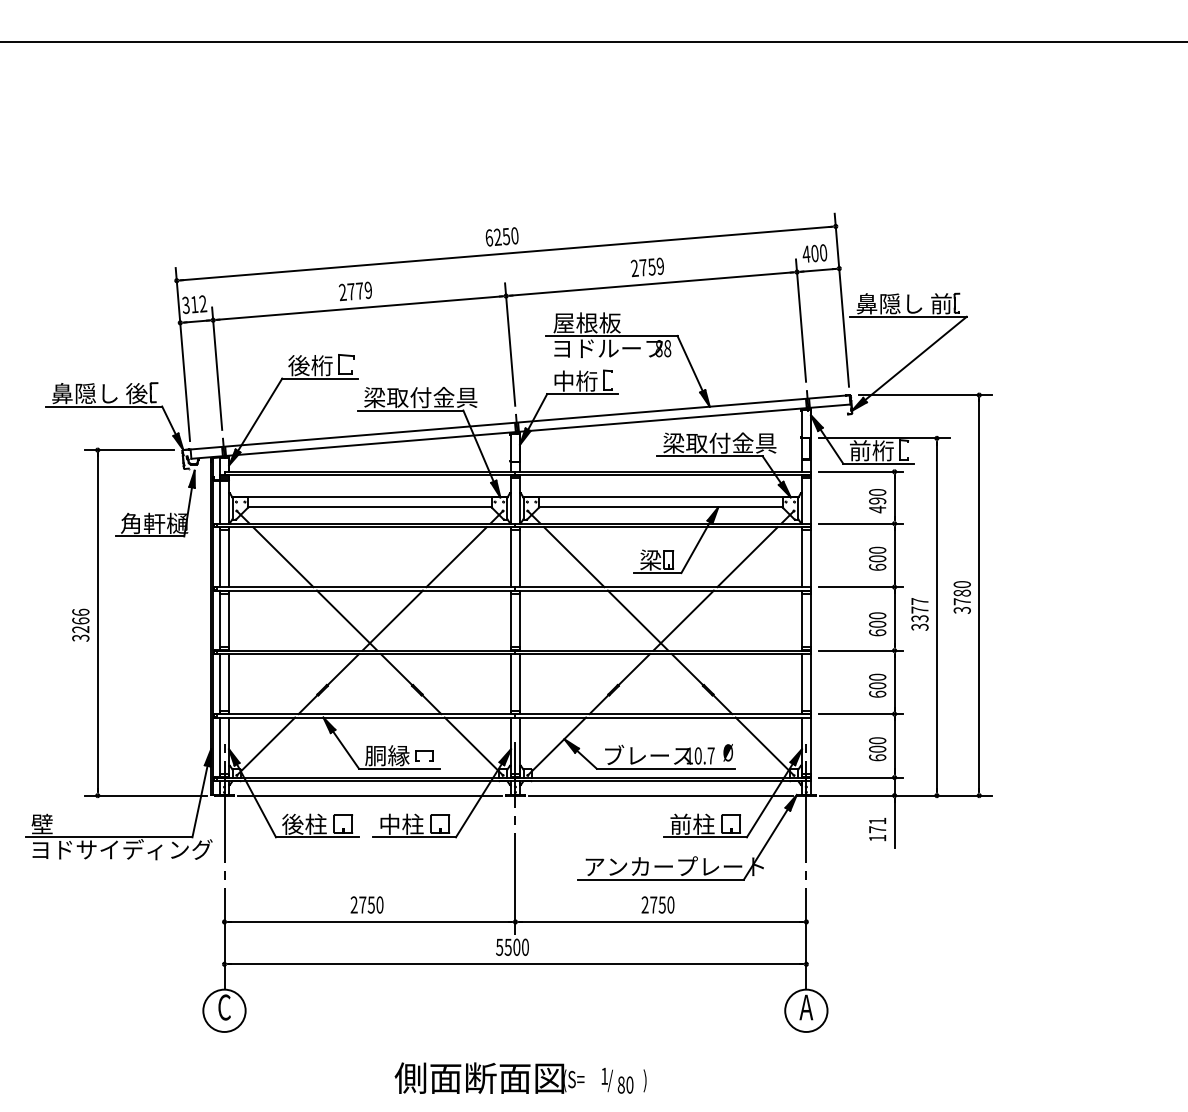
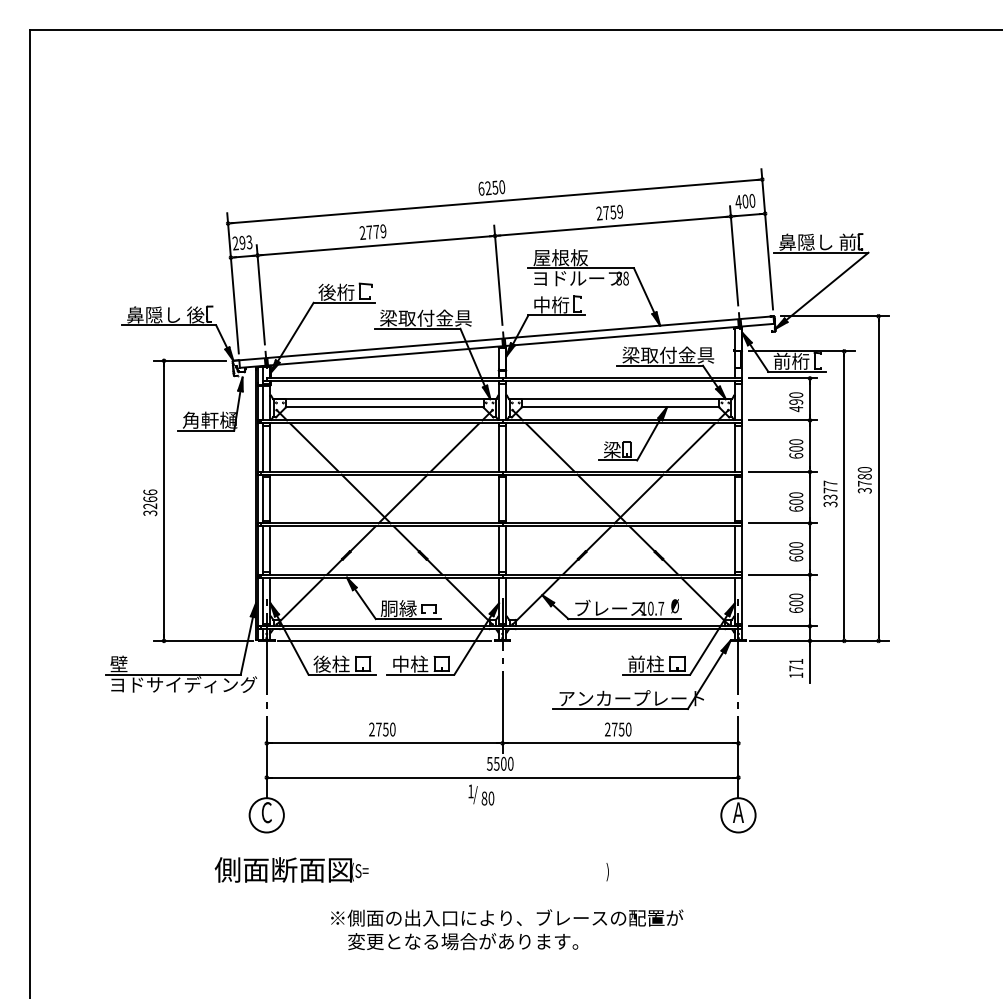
text: (194, 305) -> (242, 243), 312 -> 293
line: (660, 795) -> (620, 640), removed
text: (489, 1077) -> (291, 869), moved
text: (617, 1080) -> (481, 794), moved

